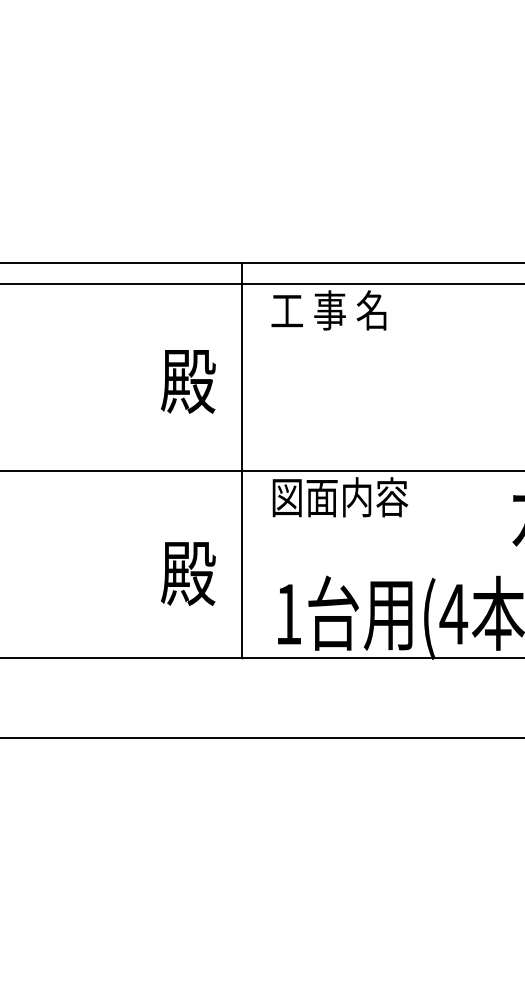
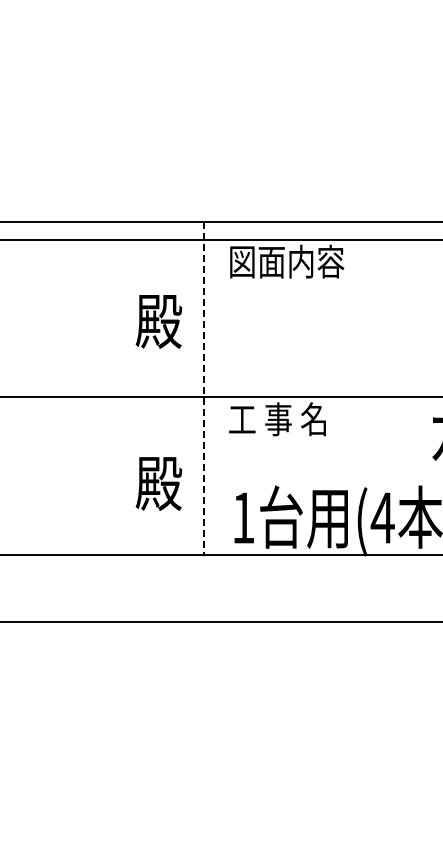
text: (339, 310) -> (286, 261), 工 事 名 -> 図面内容
line: (241, 460) -> (203, 388), solid -> dashed
text: (339, 497) -> (286, 419), 図面内容 -> 工 事 名

